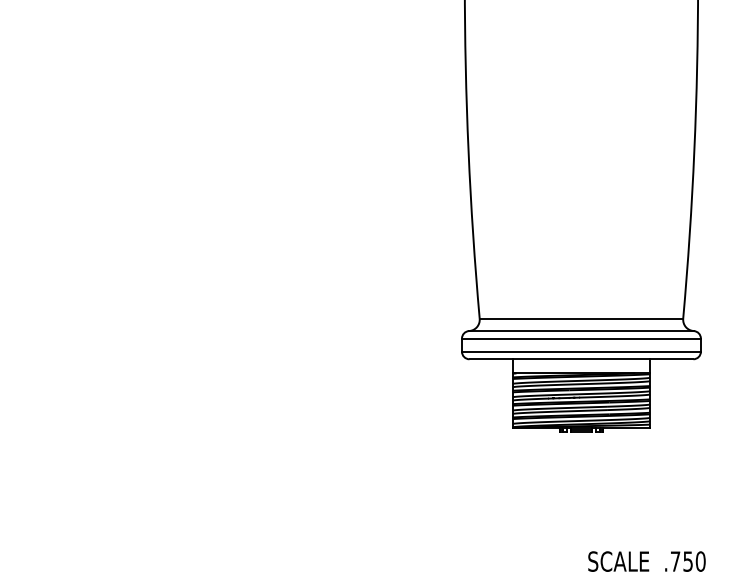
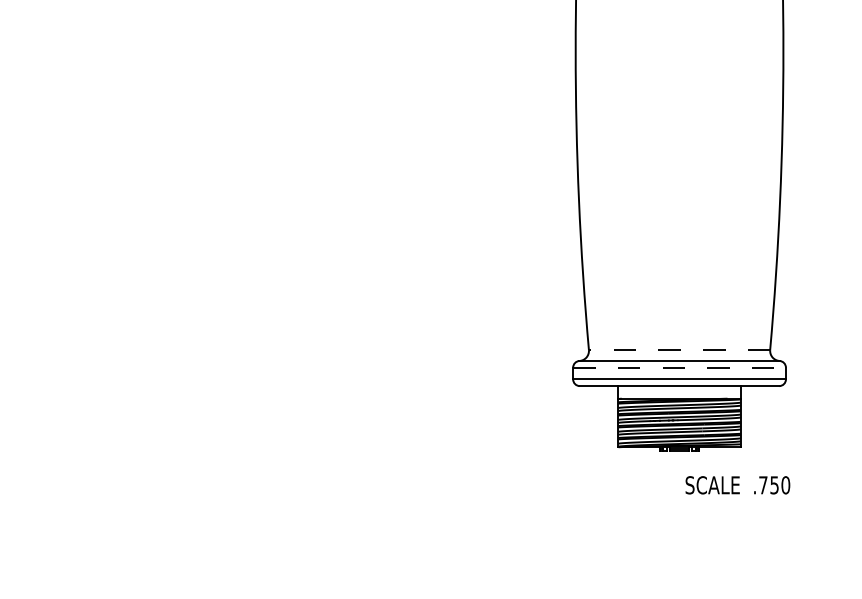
line: (581, 319) -> (679, 350), solid -> dashed
line: (582, 338) -> (680, 367), solid -> dashed
text: (646, 561) -> (737, 485), moved

